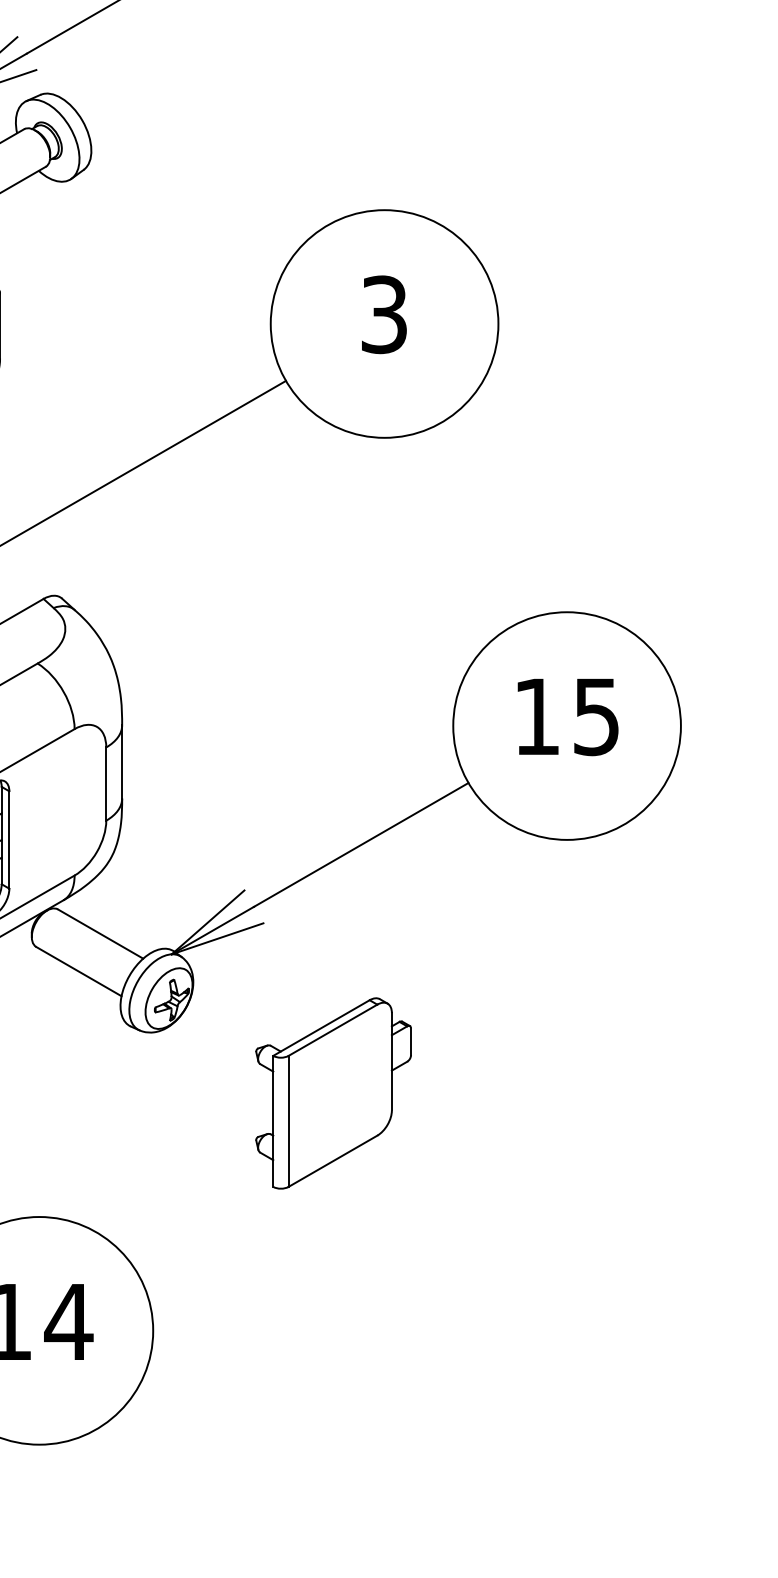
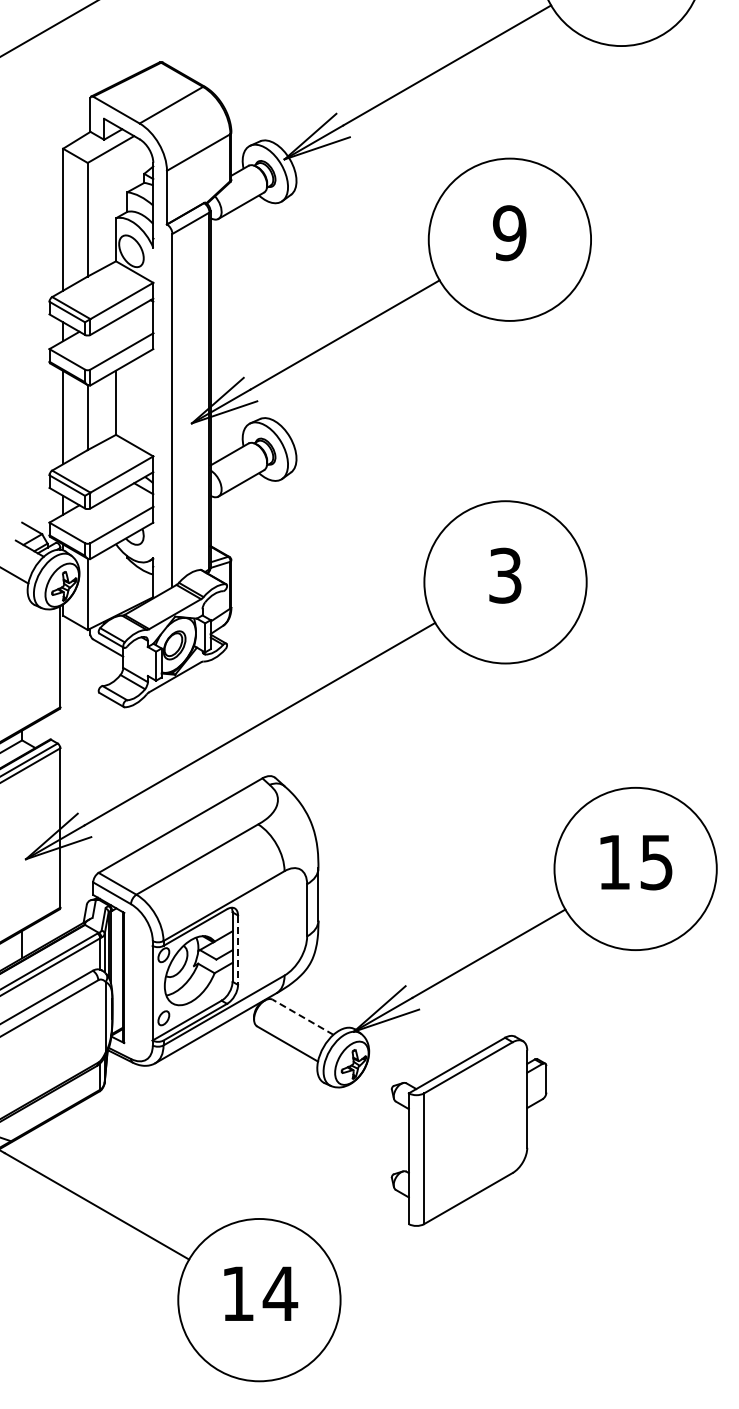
line: (10, 840) -> (238, 950), solid -> dashed
line: (99, 934) -> (302, 1017), solid -> dashed
part: (334, 1092) -> (469, 1130), size x1.4

